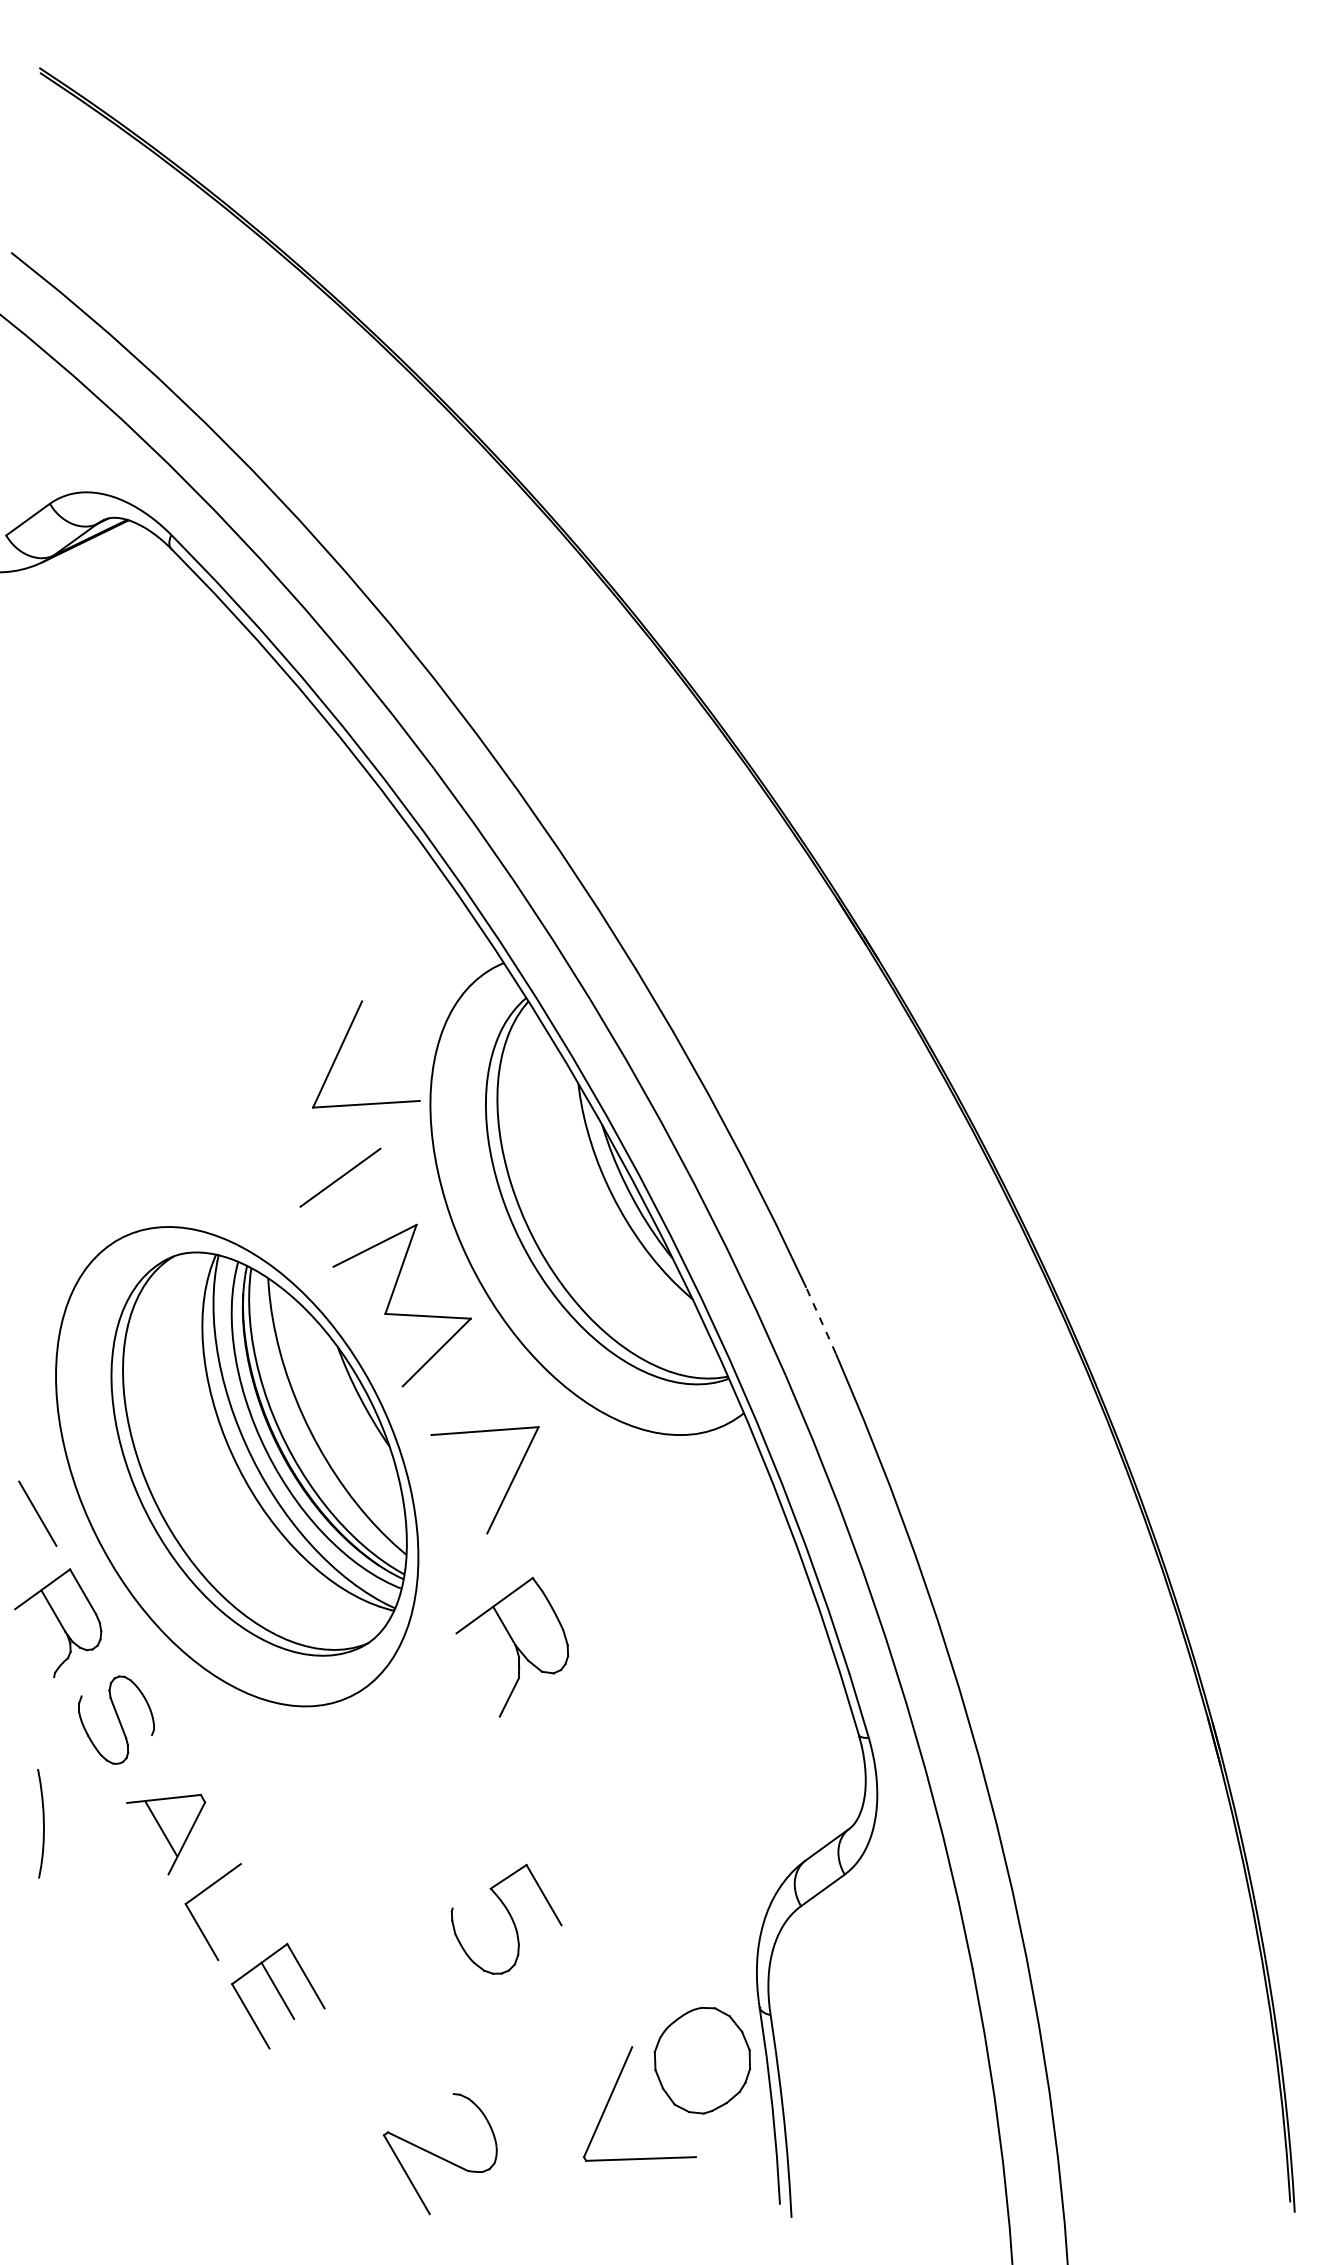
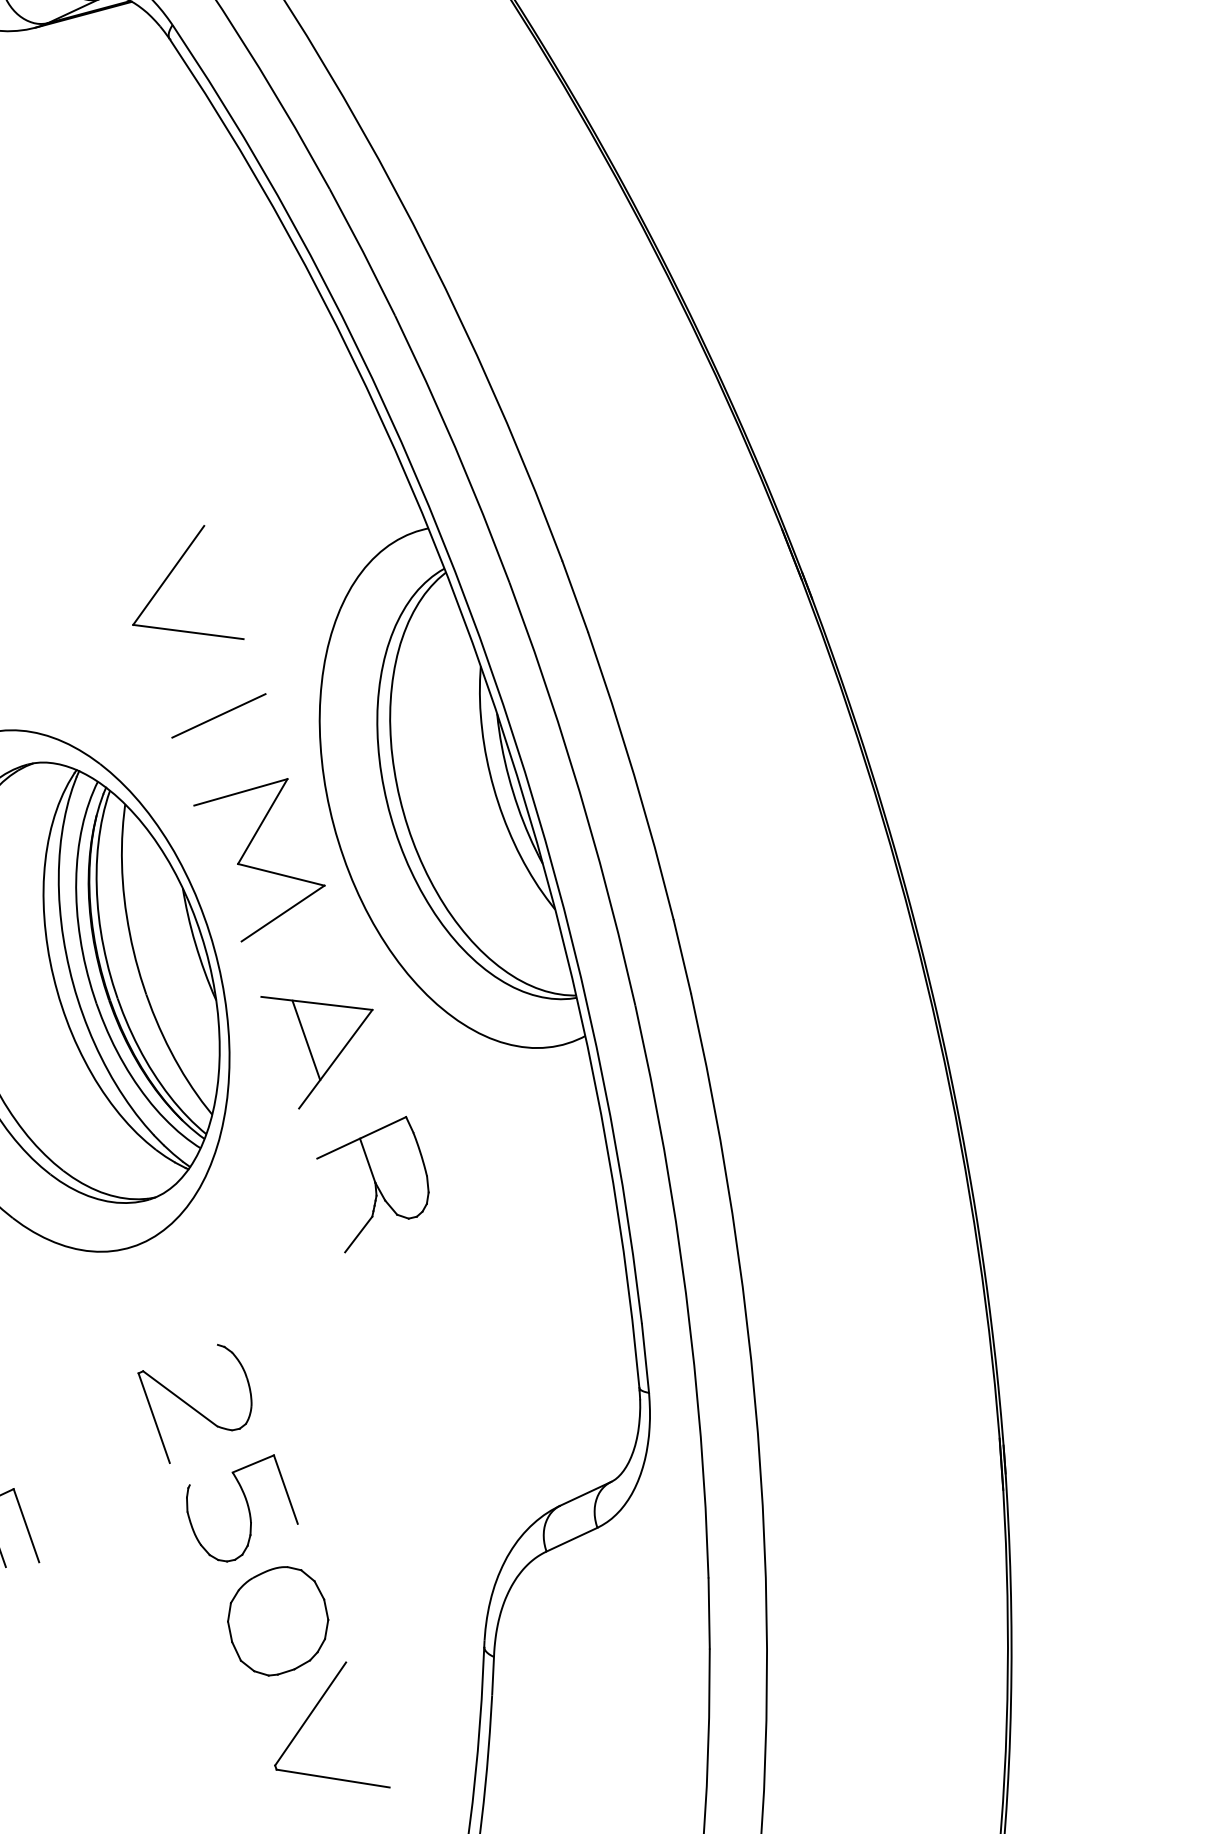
part: (344, 1042) -> (178, 564), moved
line: (820, 1320) -> (681, 956), dashed -> solid
line: (481, 1467) -> (306, 1039), added
part: (512, 1647) -> (371, 1184), moved
part: (702, 2060) -> (278, 1621), moved
part: (440, 2154) -> (192, 1404), moved

